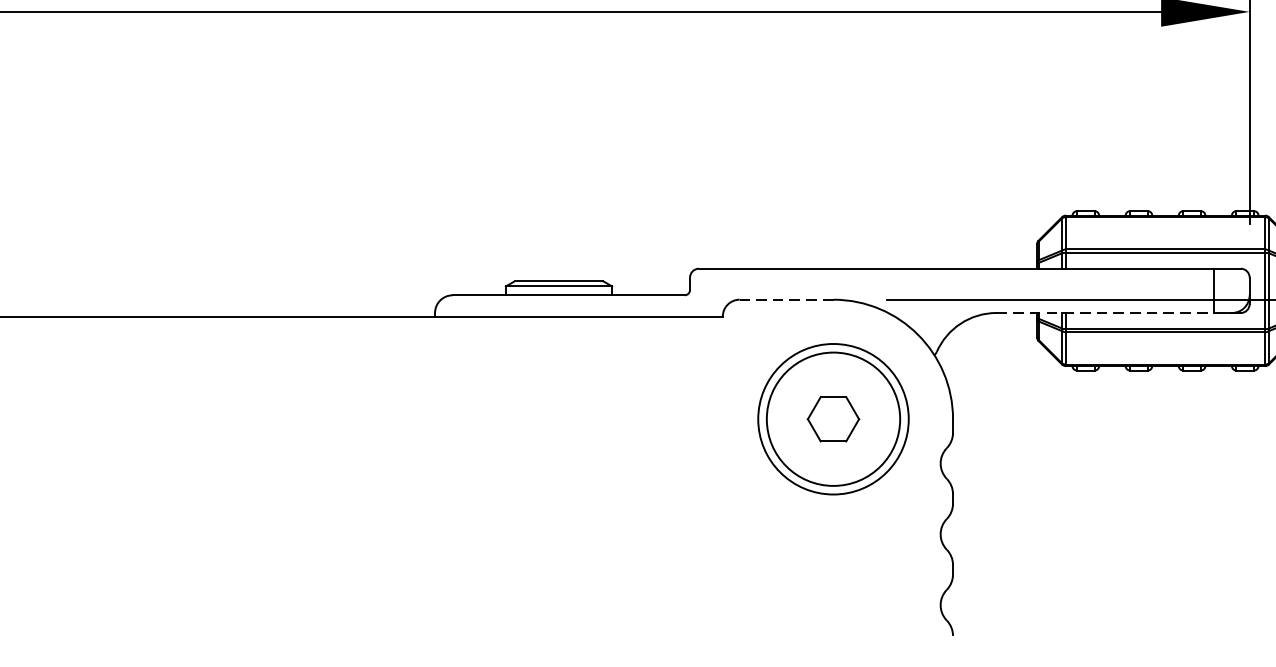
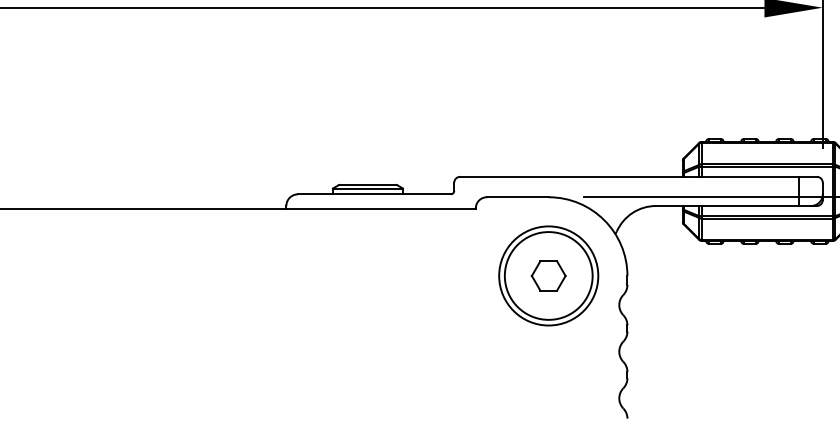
line: (786, 300) -> (517, 197), dashed -> solid
line: (1104, 313) -> (727, 206), dashed -> solid

